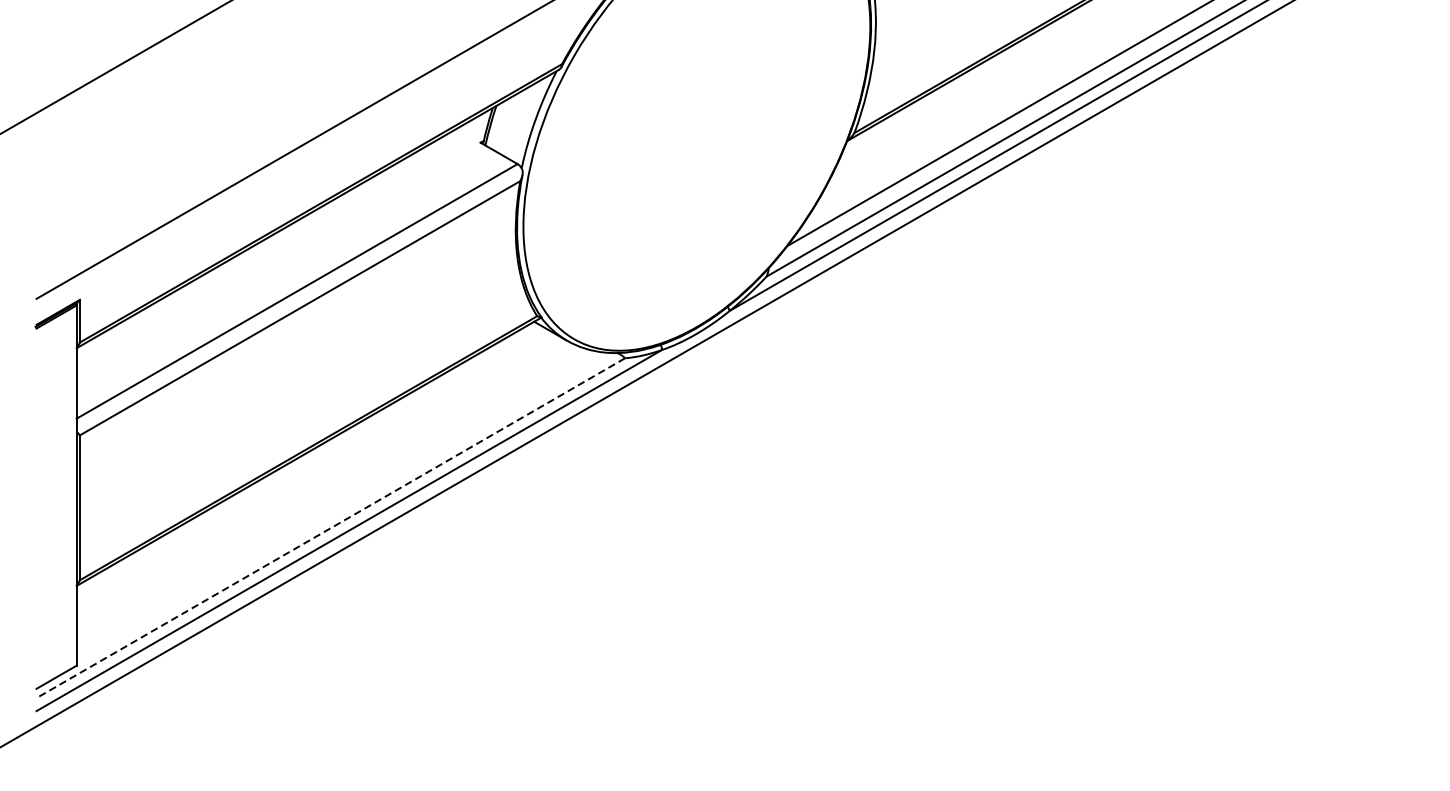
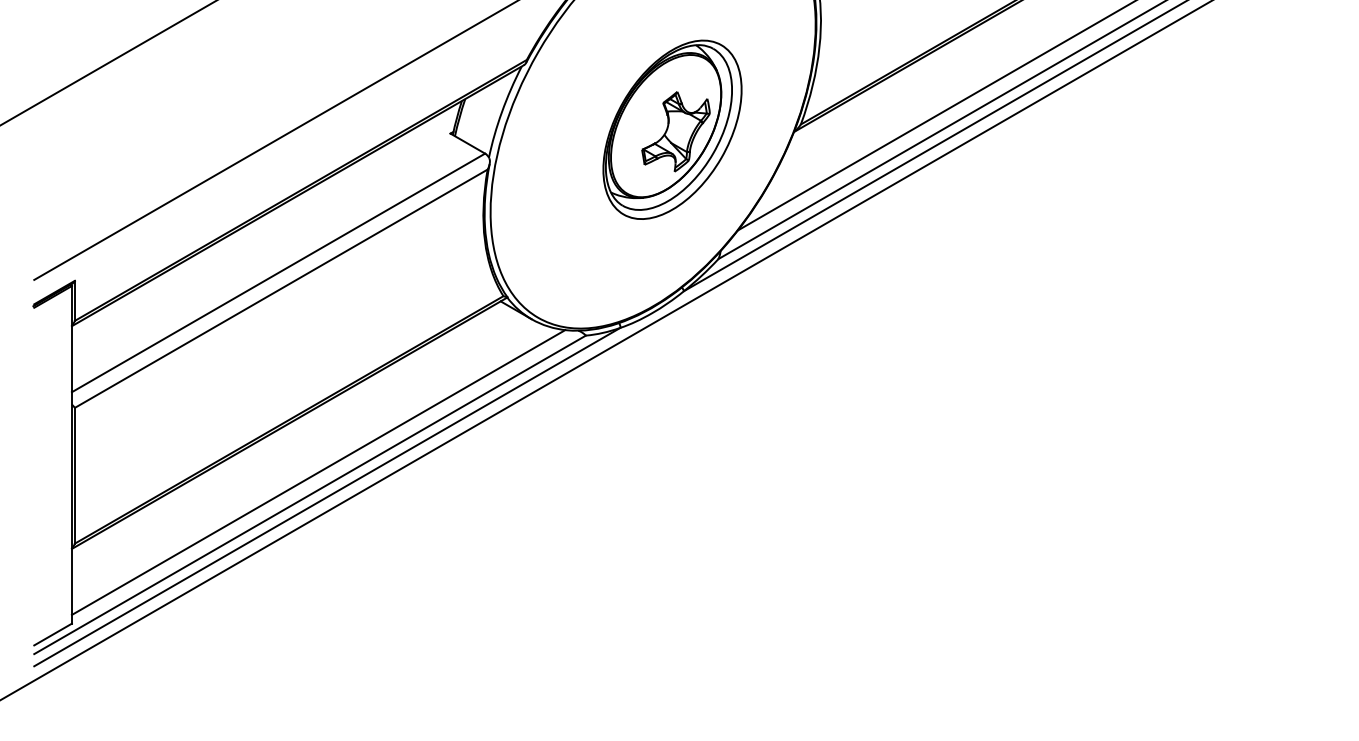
part: (717, 138) -> (672, 129), added
line: (339, 504) -> (318, 472), added
line: (330, 528) -> (309, 495), dashed -> solid

